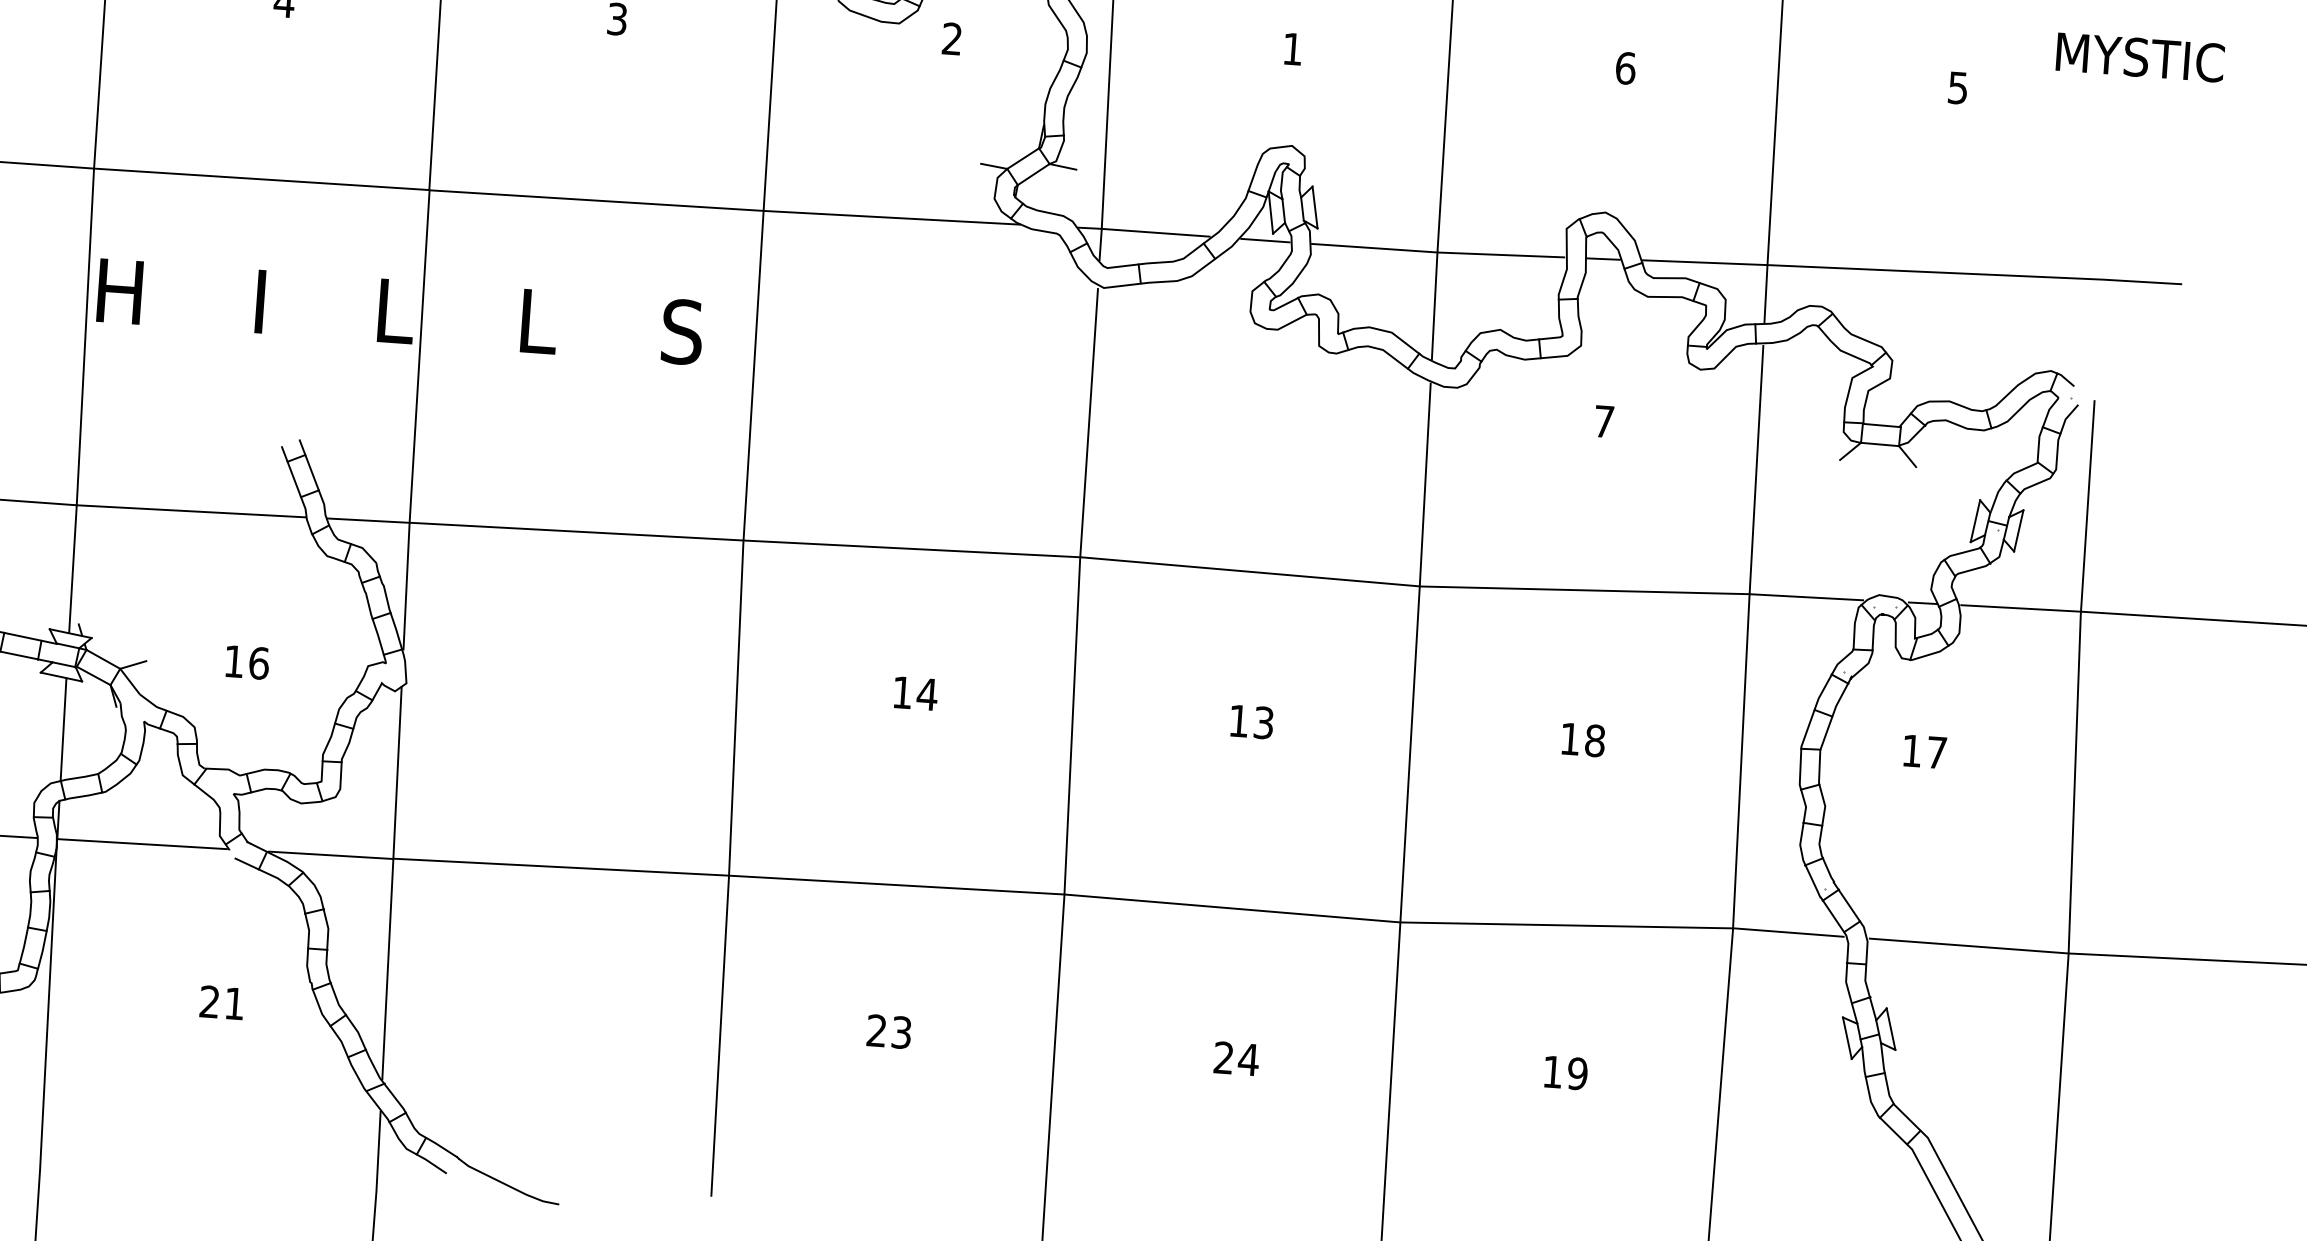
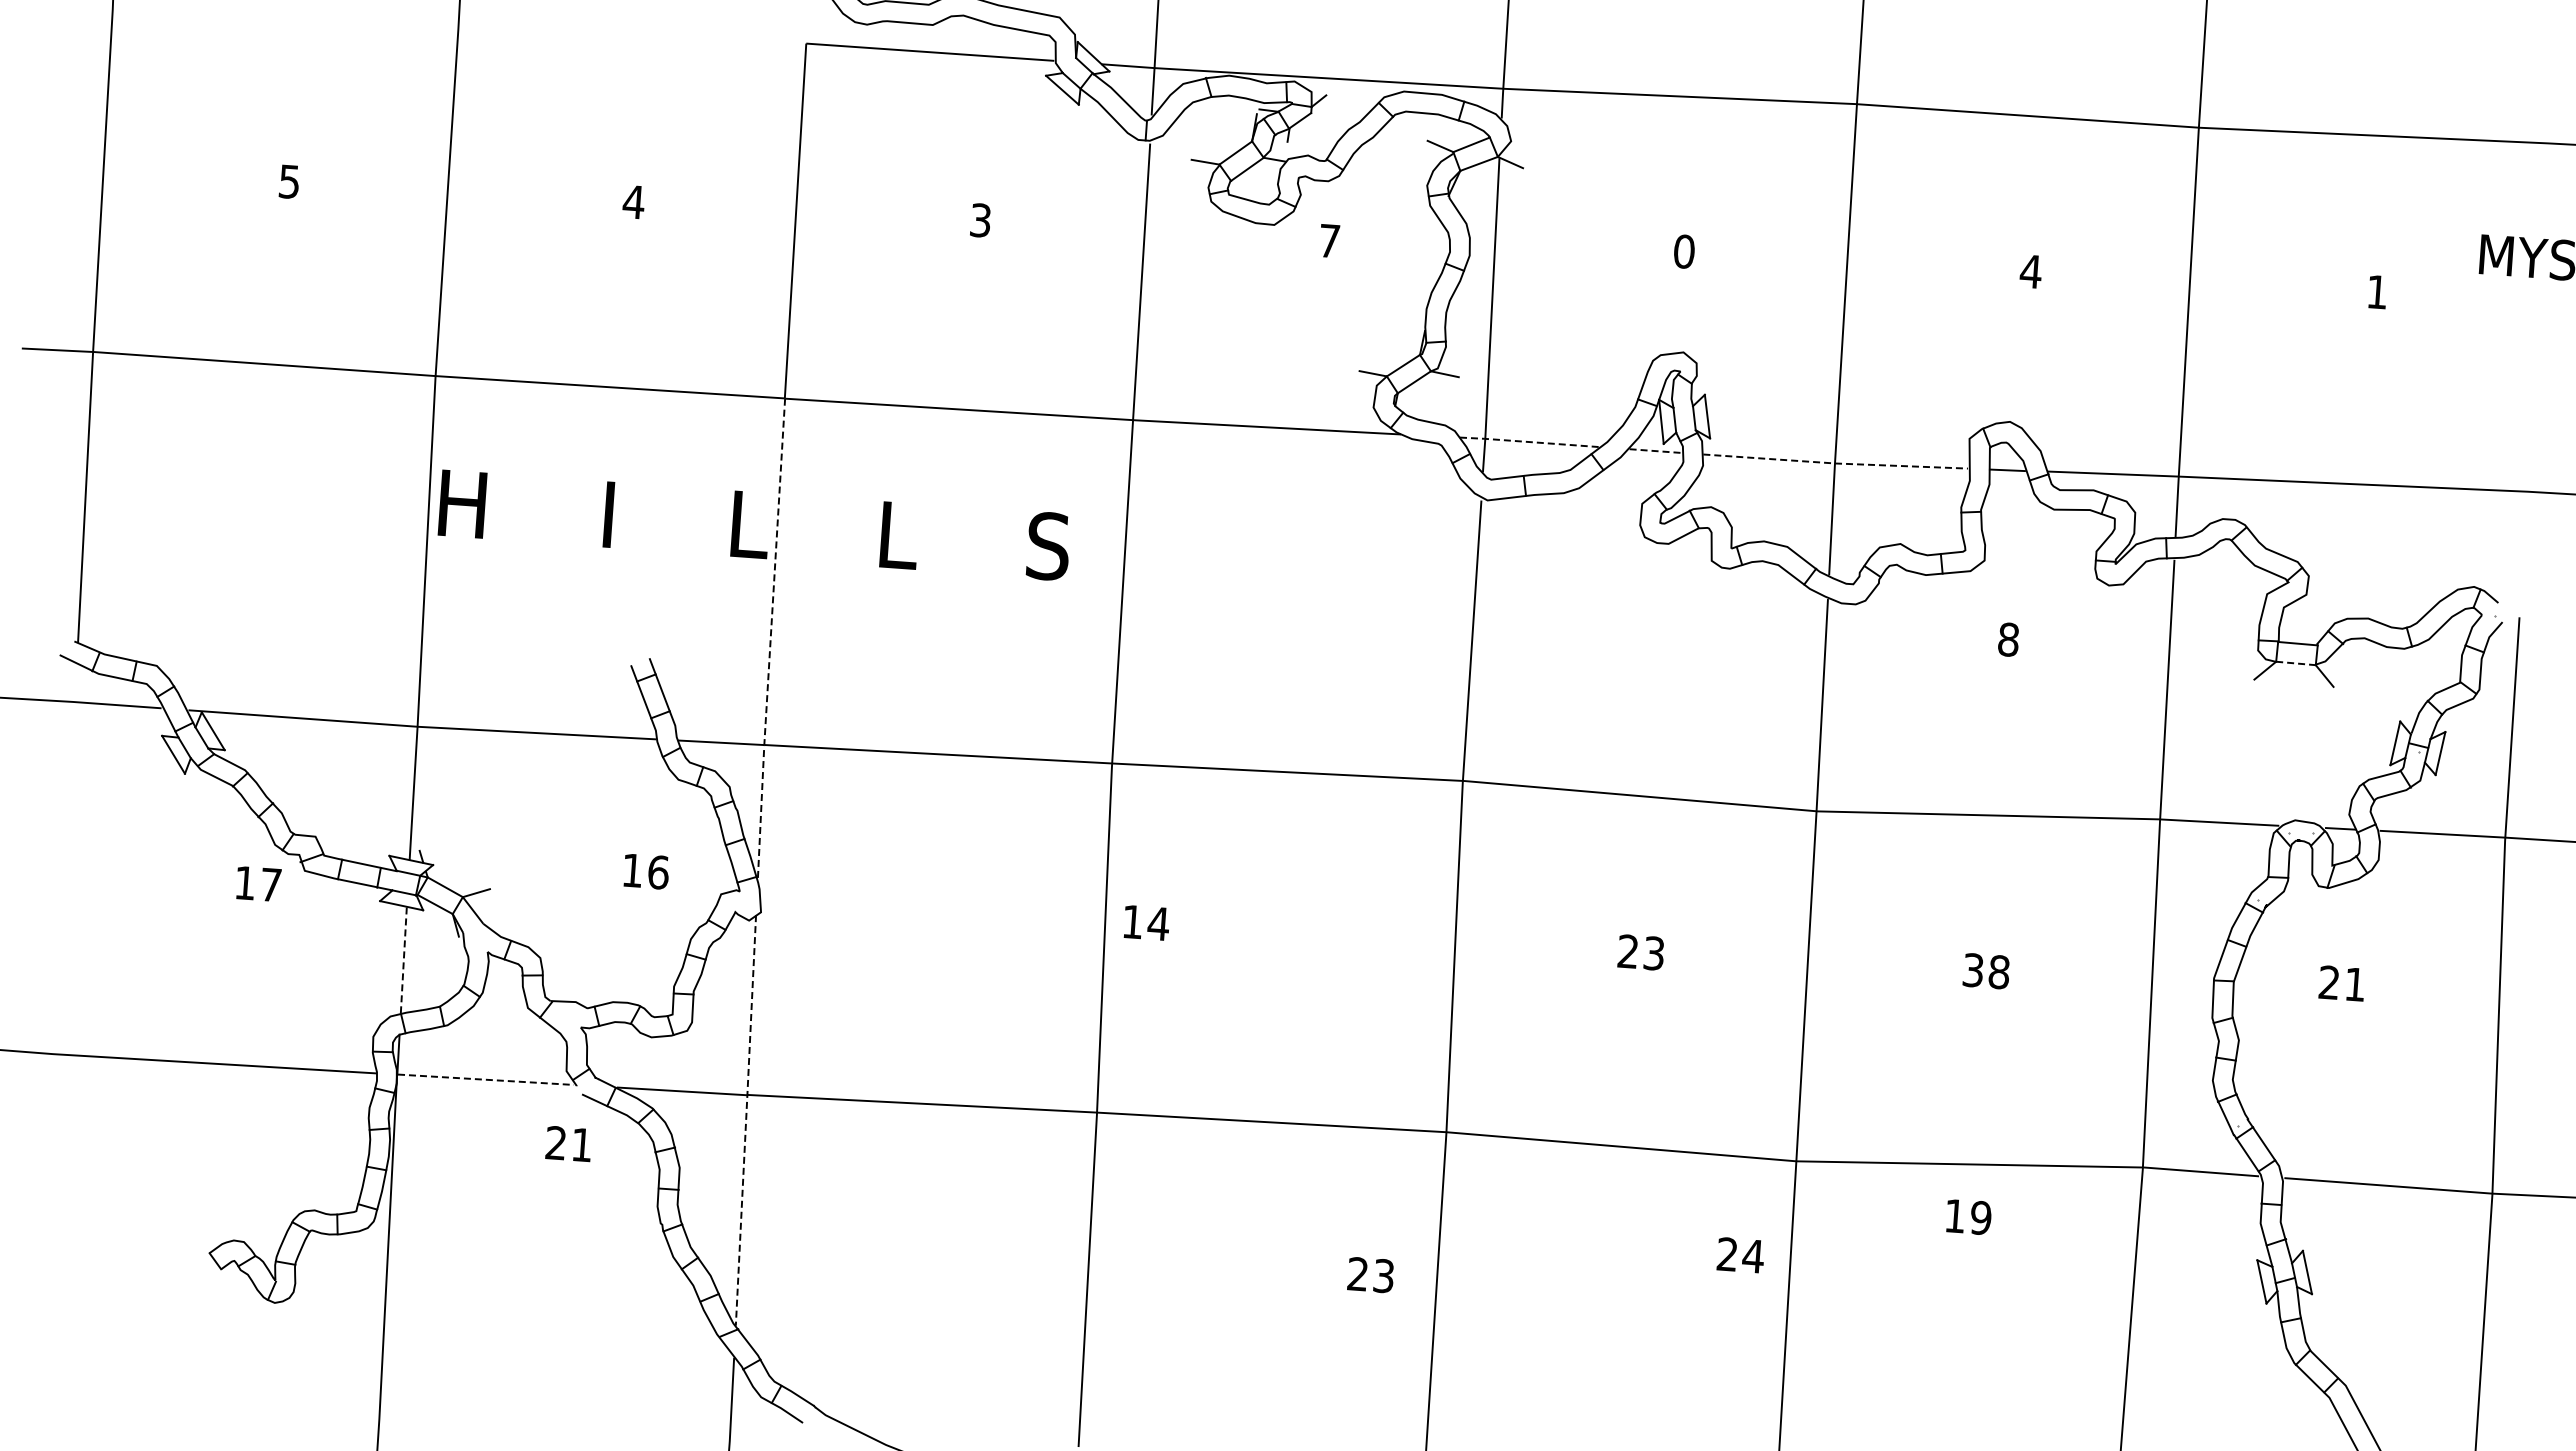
text: (952, 39) -> (1329, 241), 2 -> 7
text: (1292, 49) -> (1684, 251), 1 -> 0
text: (1625, 68) -> (2030, 271), 6 -> 4
text: (1957, 88) -> (2376, 292), 5 -> 1
line: (1144, 232) -> (1529, 442), solid -> dashed
line: (1266, 241) -> (1656, 451), solid -> dashed
line: (1437, 252) -> (1835, 463), solid -> dashed
line: (415, 420) -> (770, 638), solid -> dashed
text: (1604, 421) -> (2008, 639), 7 -> 8
line: (1879, 444) -> (2295, 663), solid -> dashed
text: (246, 662) -> (645, 871), moved
text: (914, 693) -> (1145, 922), moved
text: (1238, 721) -> (1627, 951), 13 -> 23
line: (63, 730) -> (403, 961), solid -> dashed
text: (1569, 739) -> (1972, 970), 18 -> 38
text: (1923, 751) -> (2341, 983), 17 -> 21
line: (142, 843) -> (486, 1079), solid -> dashed
line: (392, 883) -> (746, 1120), solid -> dashed
text: (220, 1003) -> (567, 1144), moved
text: (888, 1032) -> (1370, 1275), moved
text: (1235, 1058) -> (1739, 1255), moved
text: (1565, 1072) -> (1968, 1216), moved

